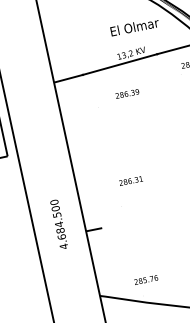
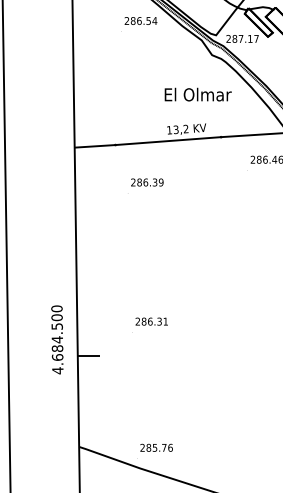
text: (127, 93) -> (147, 182), moved
text: (130, 180) -> (151, 321), moved
text: (59, 224) -> (57, 339), moved
text: (146, 279) -> (156, 447), moved

